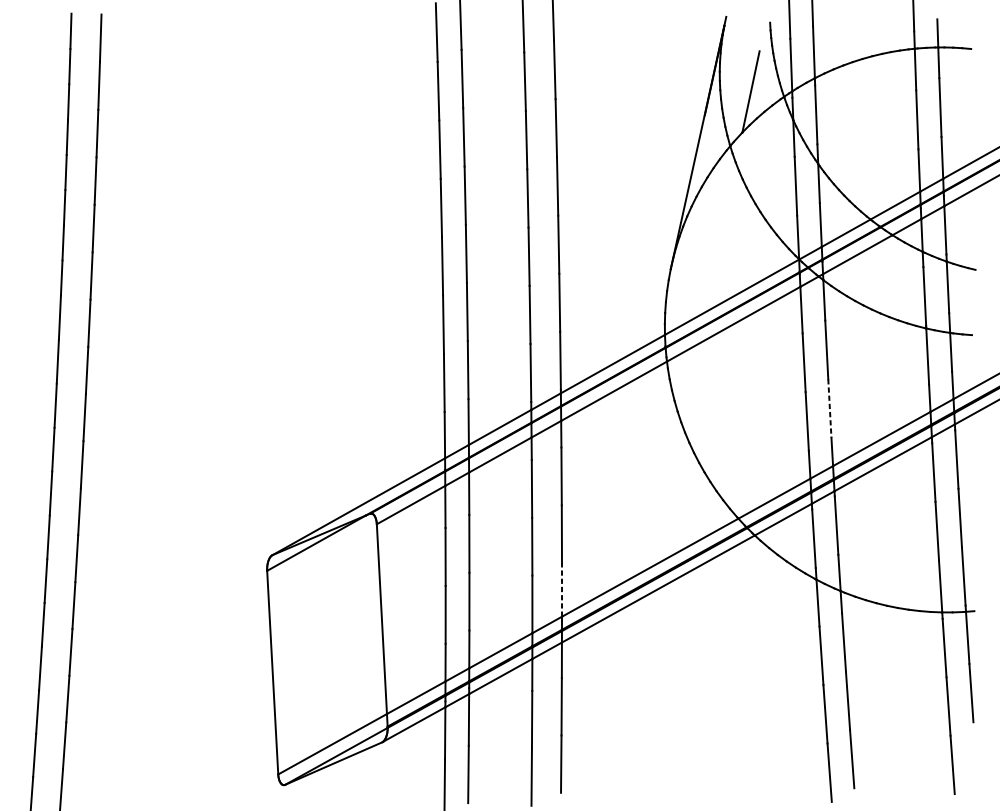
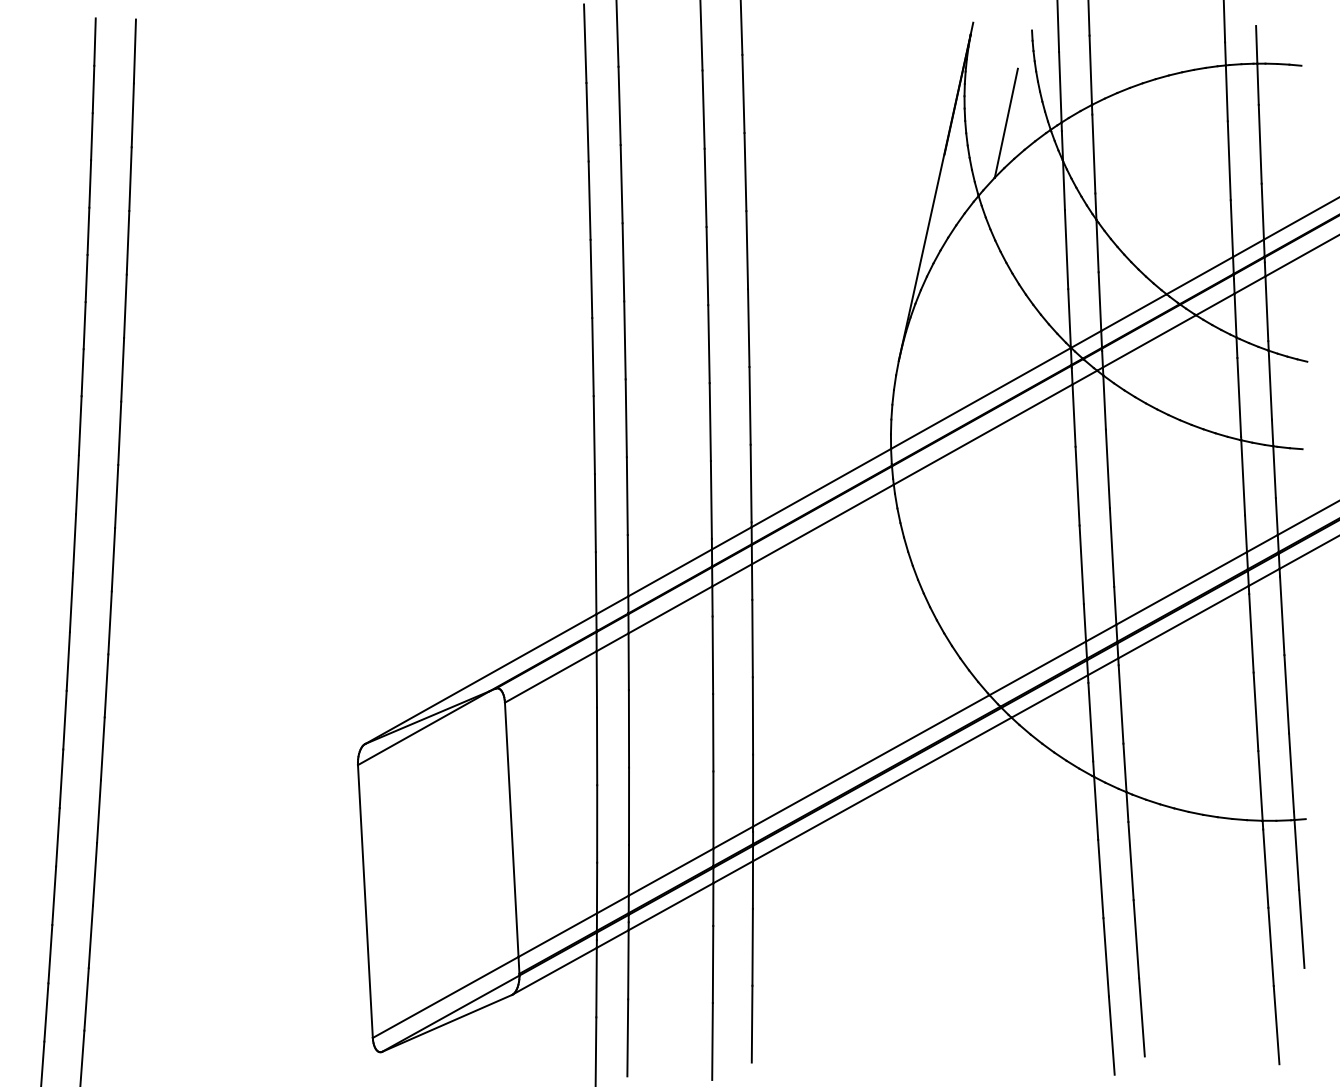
line: (830, 409) -> (1112, 548), dashed -> solid
line: (562, 589) -> (753, 790), dashed -> solid

